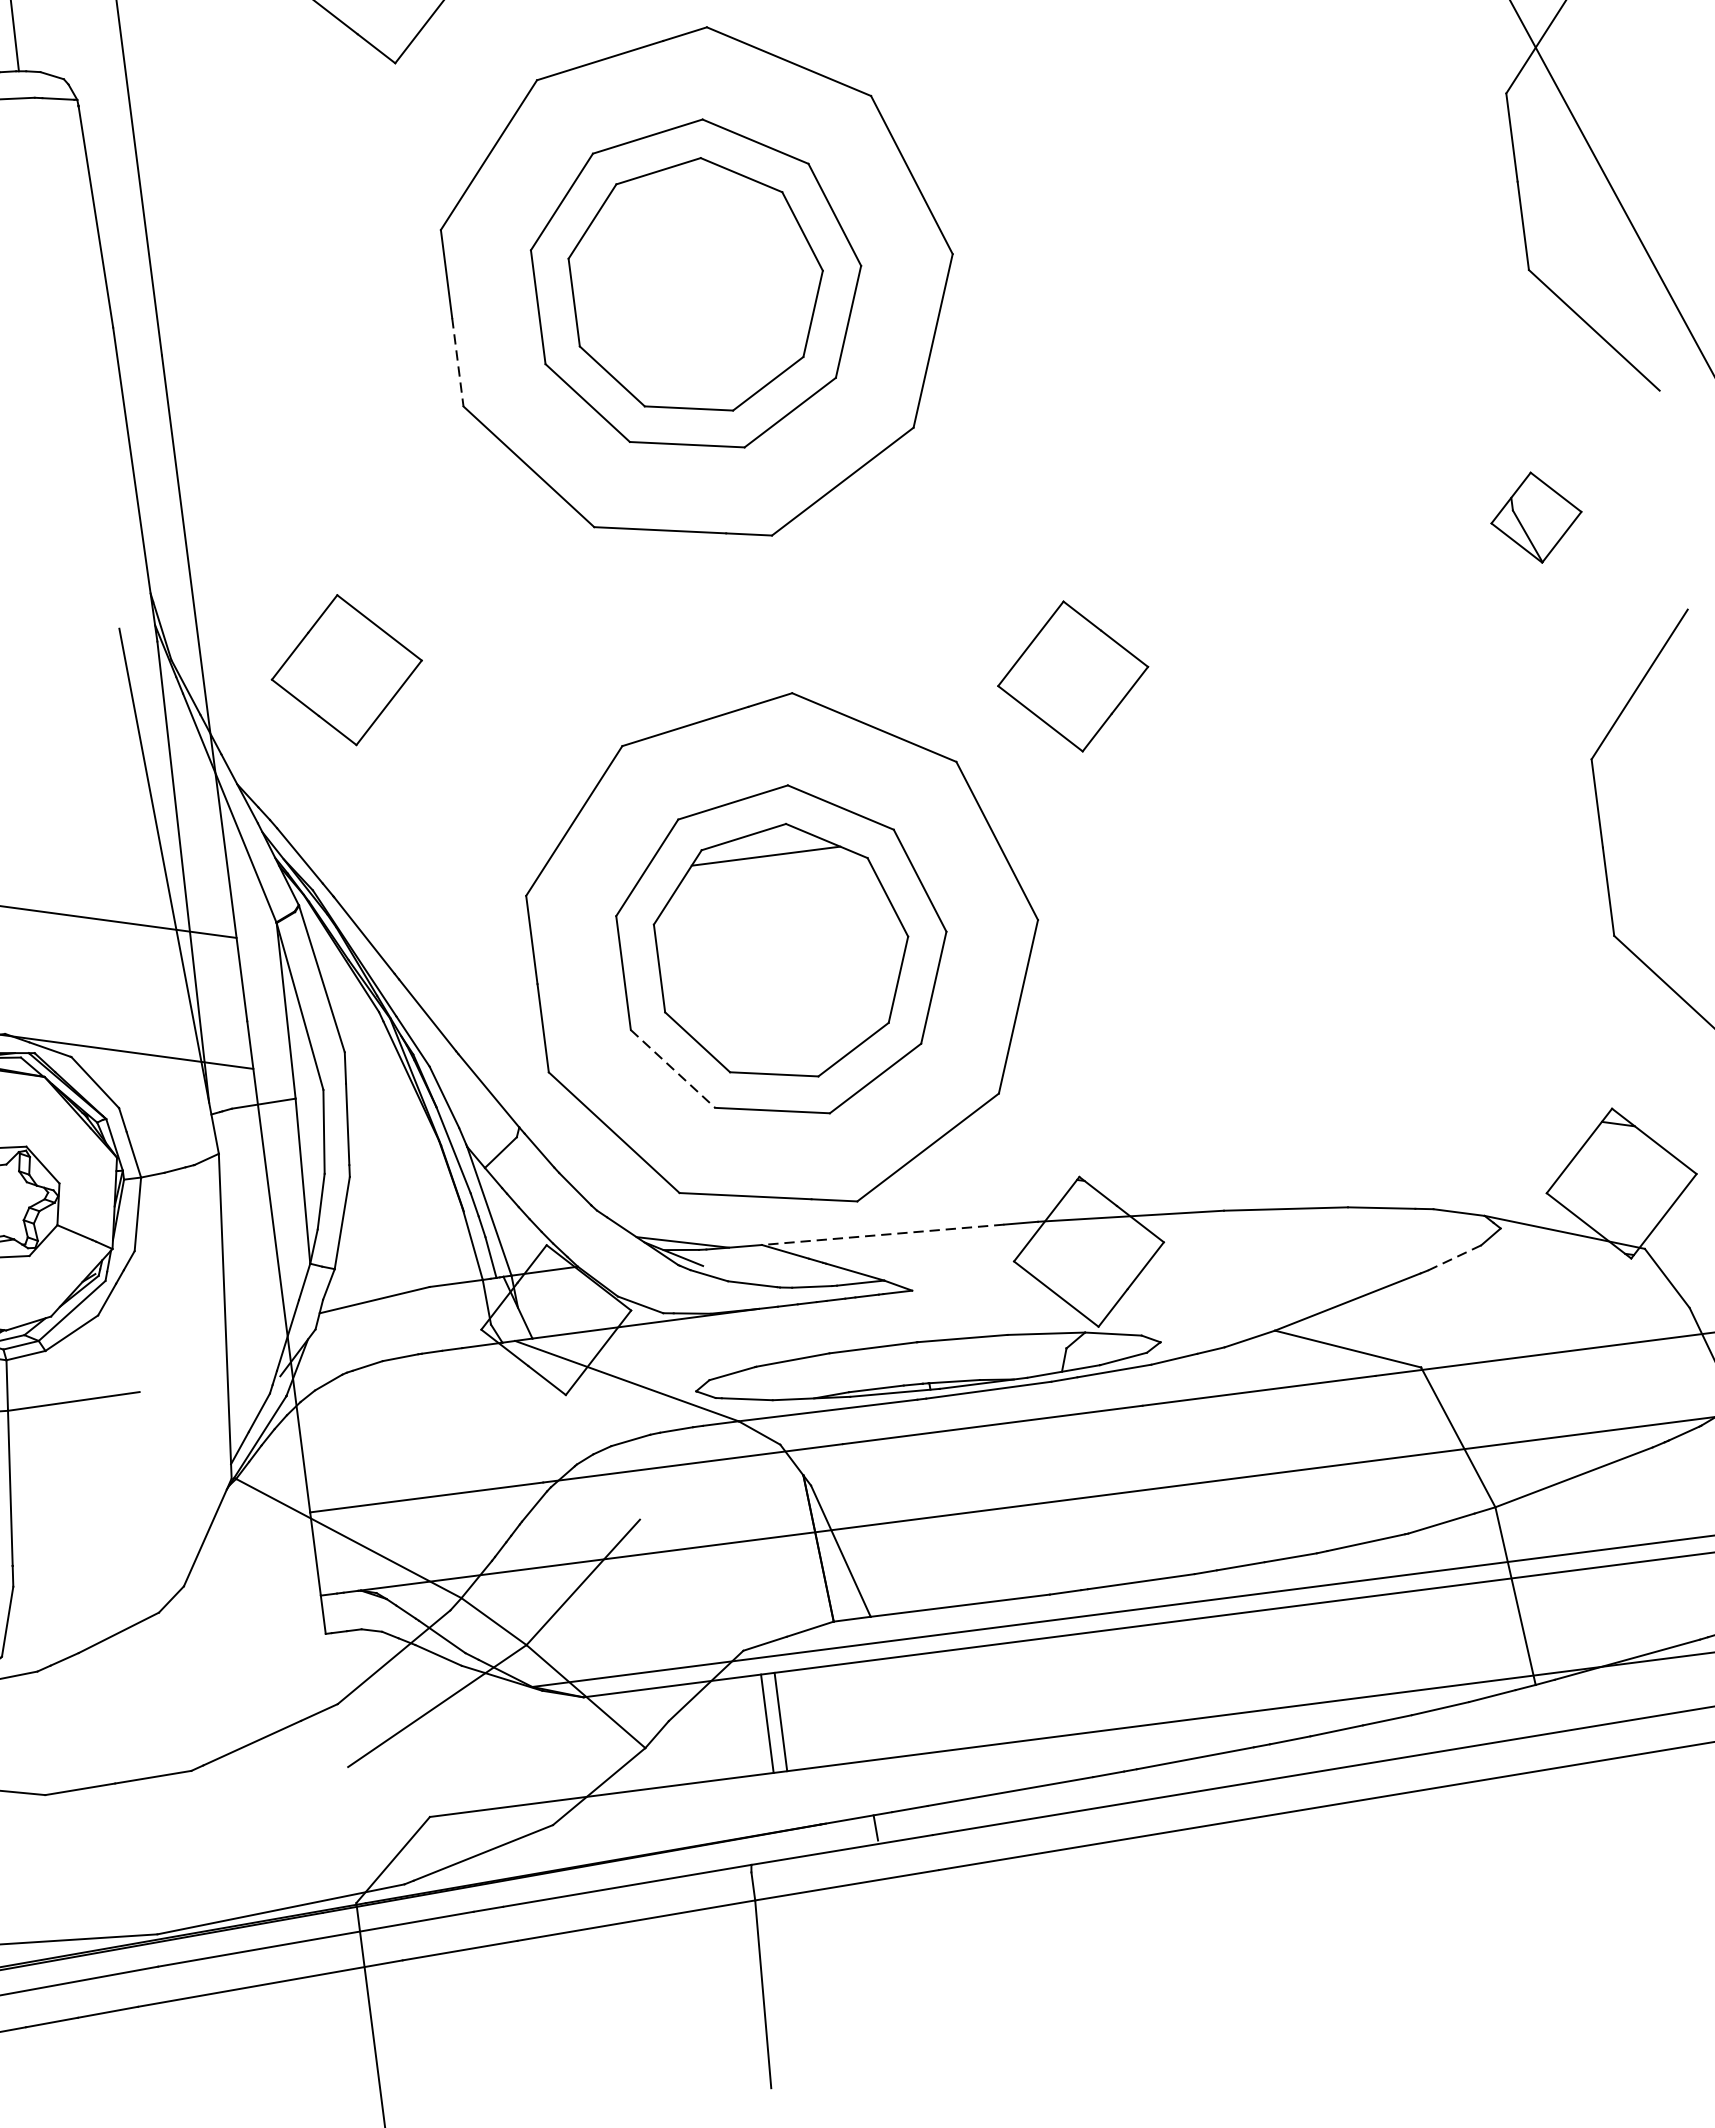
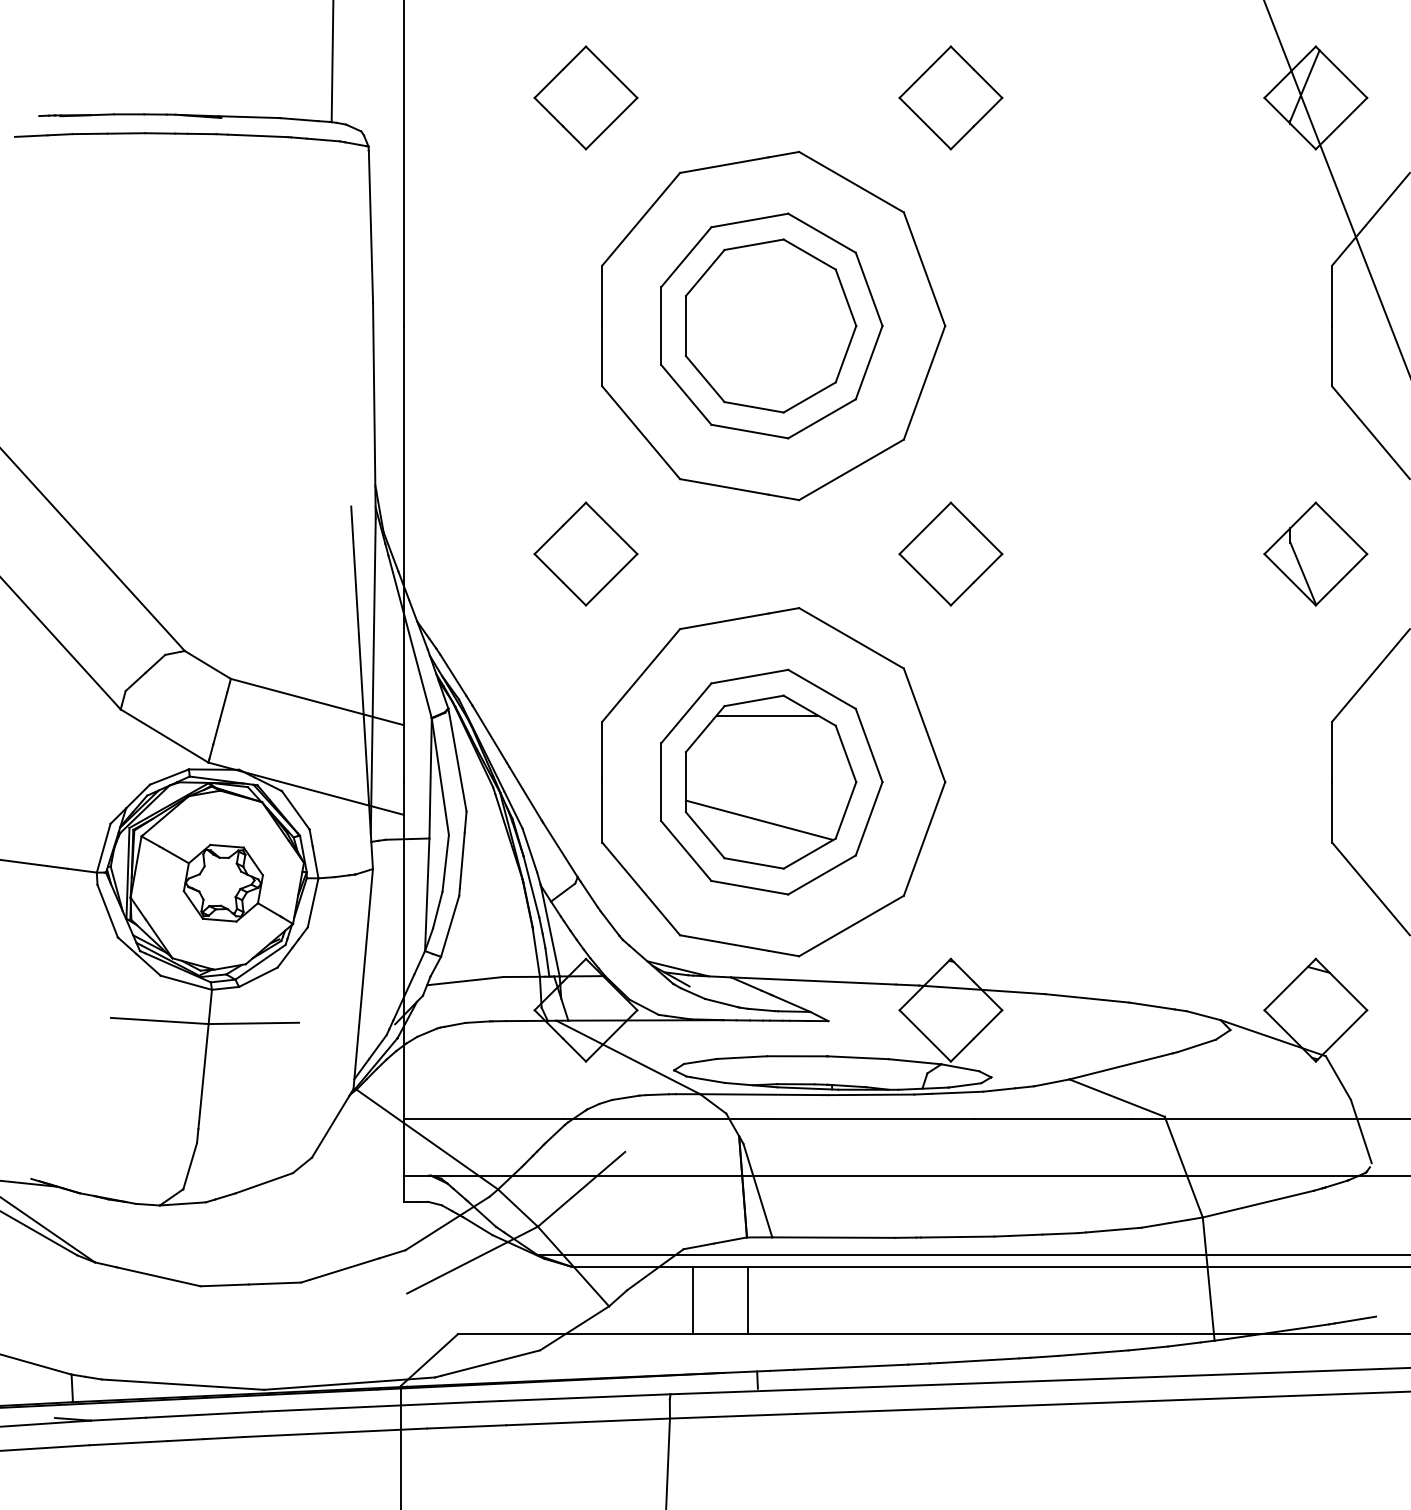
line: (458, 362) -> (602, 356), dashed -> solid
part: (1535, 516) -> (1315, 553), size x1.67
part: (346, 669) -> (585, 553), moved
part: (1072, 675) -> (950, 553), moved
line: (774, 1010) -> (759, 820), added
line: (673, 1069) -> (686, 851), dashed -> solid
line: (882, 1234) -> (813, 980), dashed -> solid
line: (1454, 1258) -> (1196, 1046), dashed -> solid
line: (780, 1722) -> (747, 1300), moved

